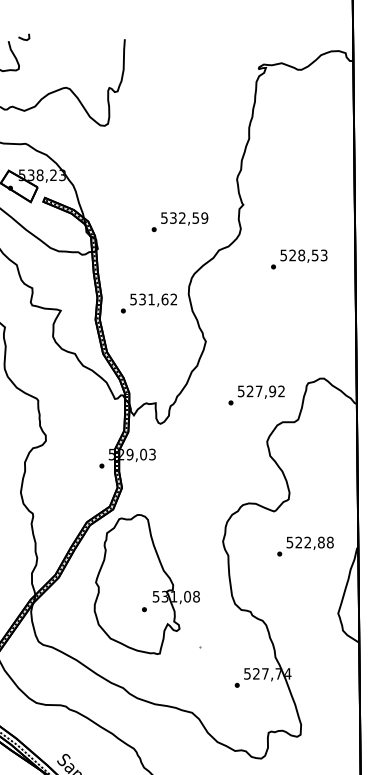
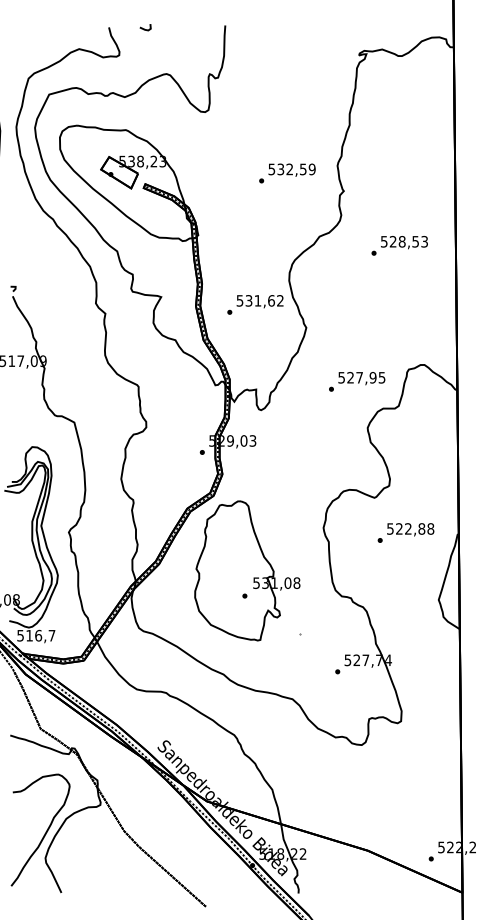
line: (23, 38) -> (144, 28), moved
text: (180, 222) -> (287, 173), moved
text: (149, 303) -> (255, 304), moved
text: (281, 391) -> (381, 377), 527,92 -> 527,95

